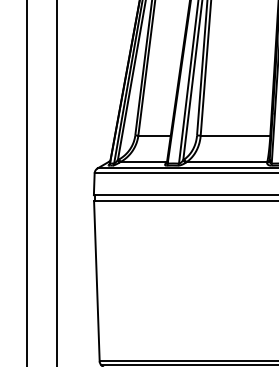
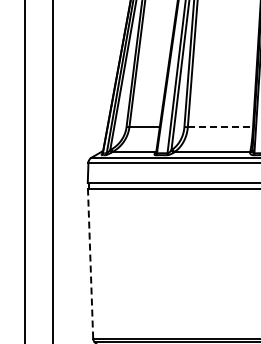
line: (235, 136) -> (220, 127), solid -> dashed
line: (96, 282) -> (90, 264), solid -> dashed

